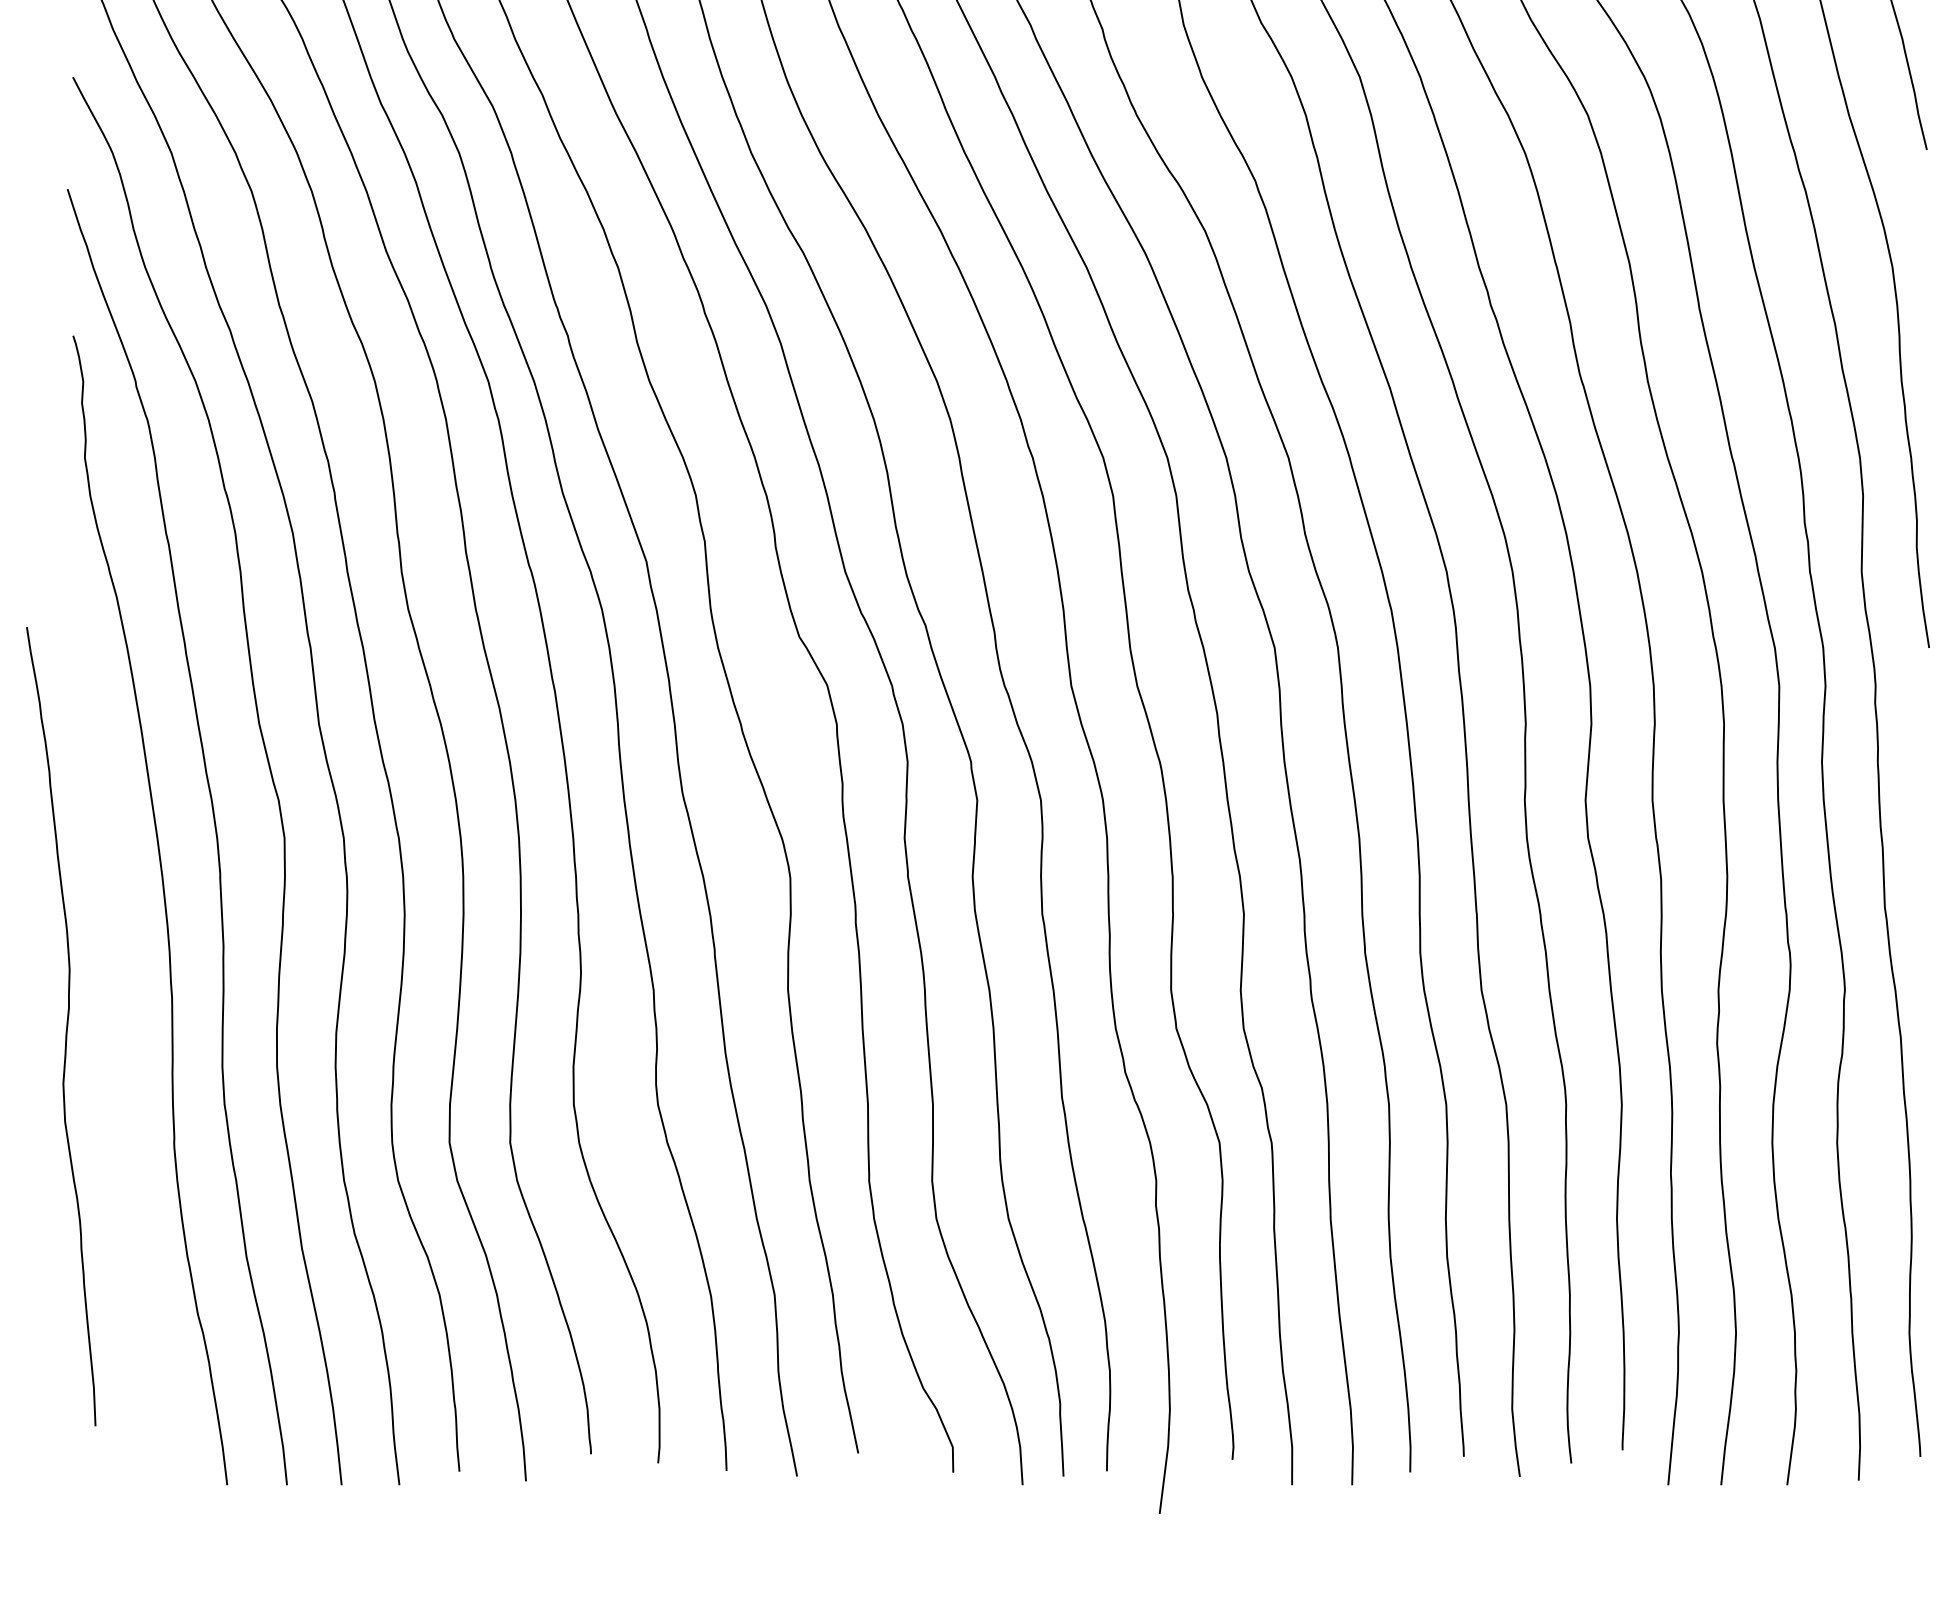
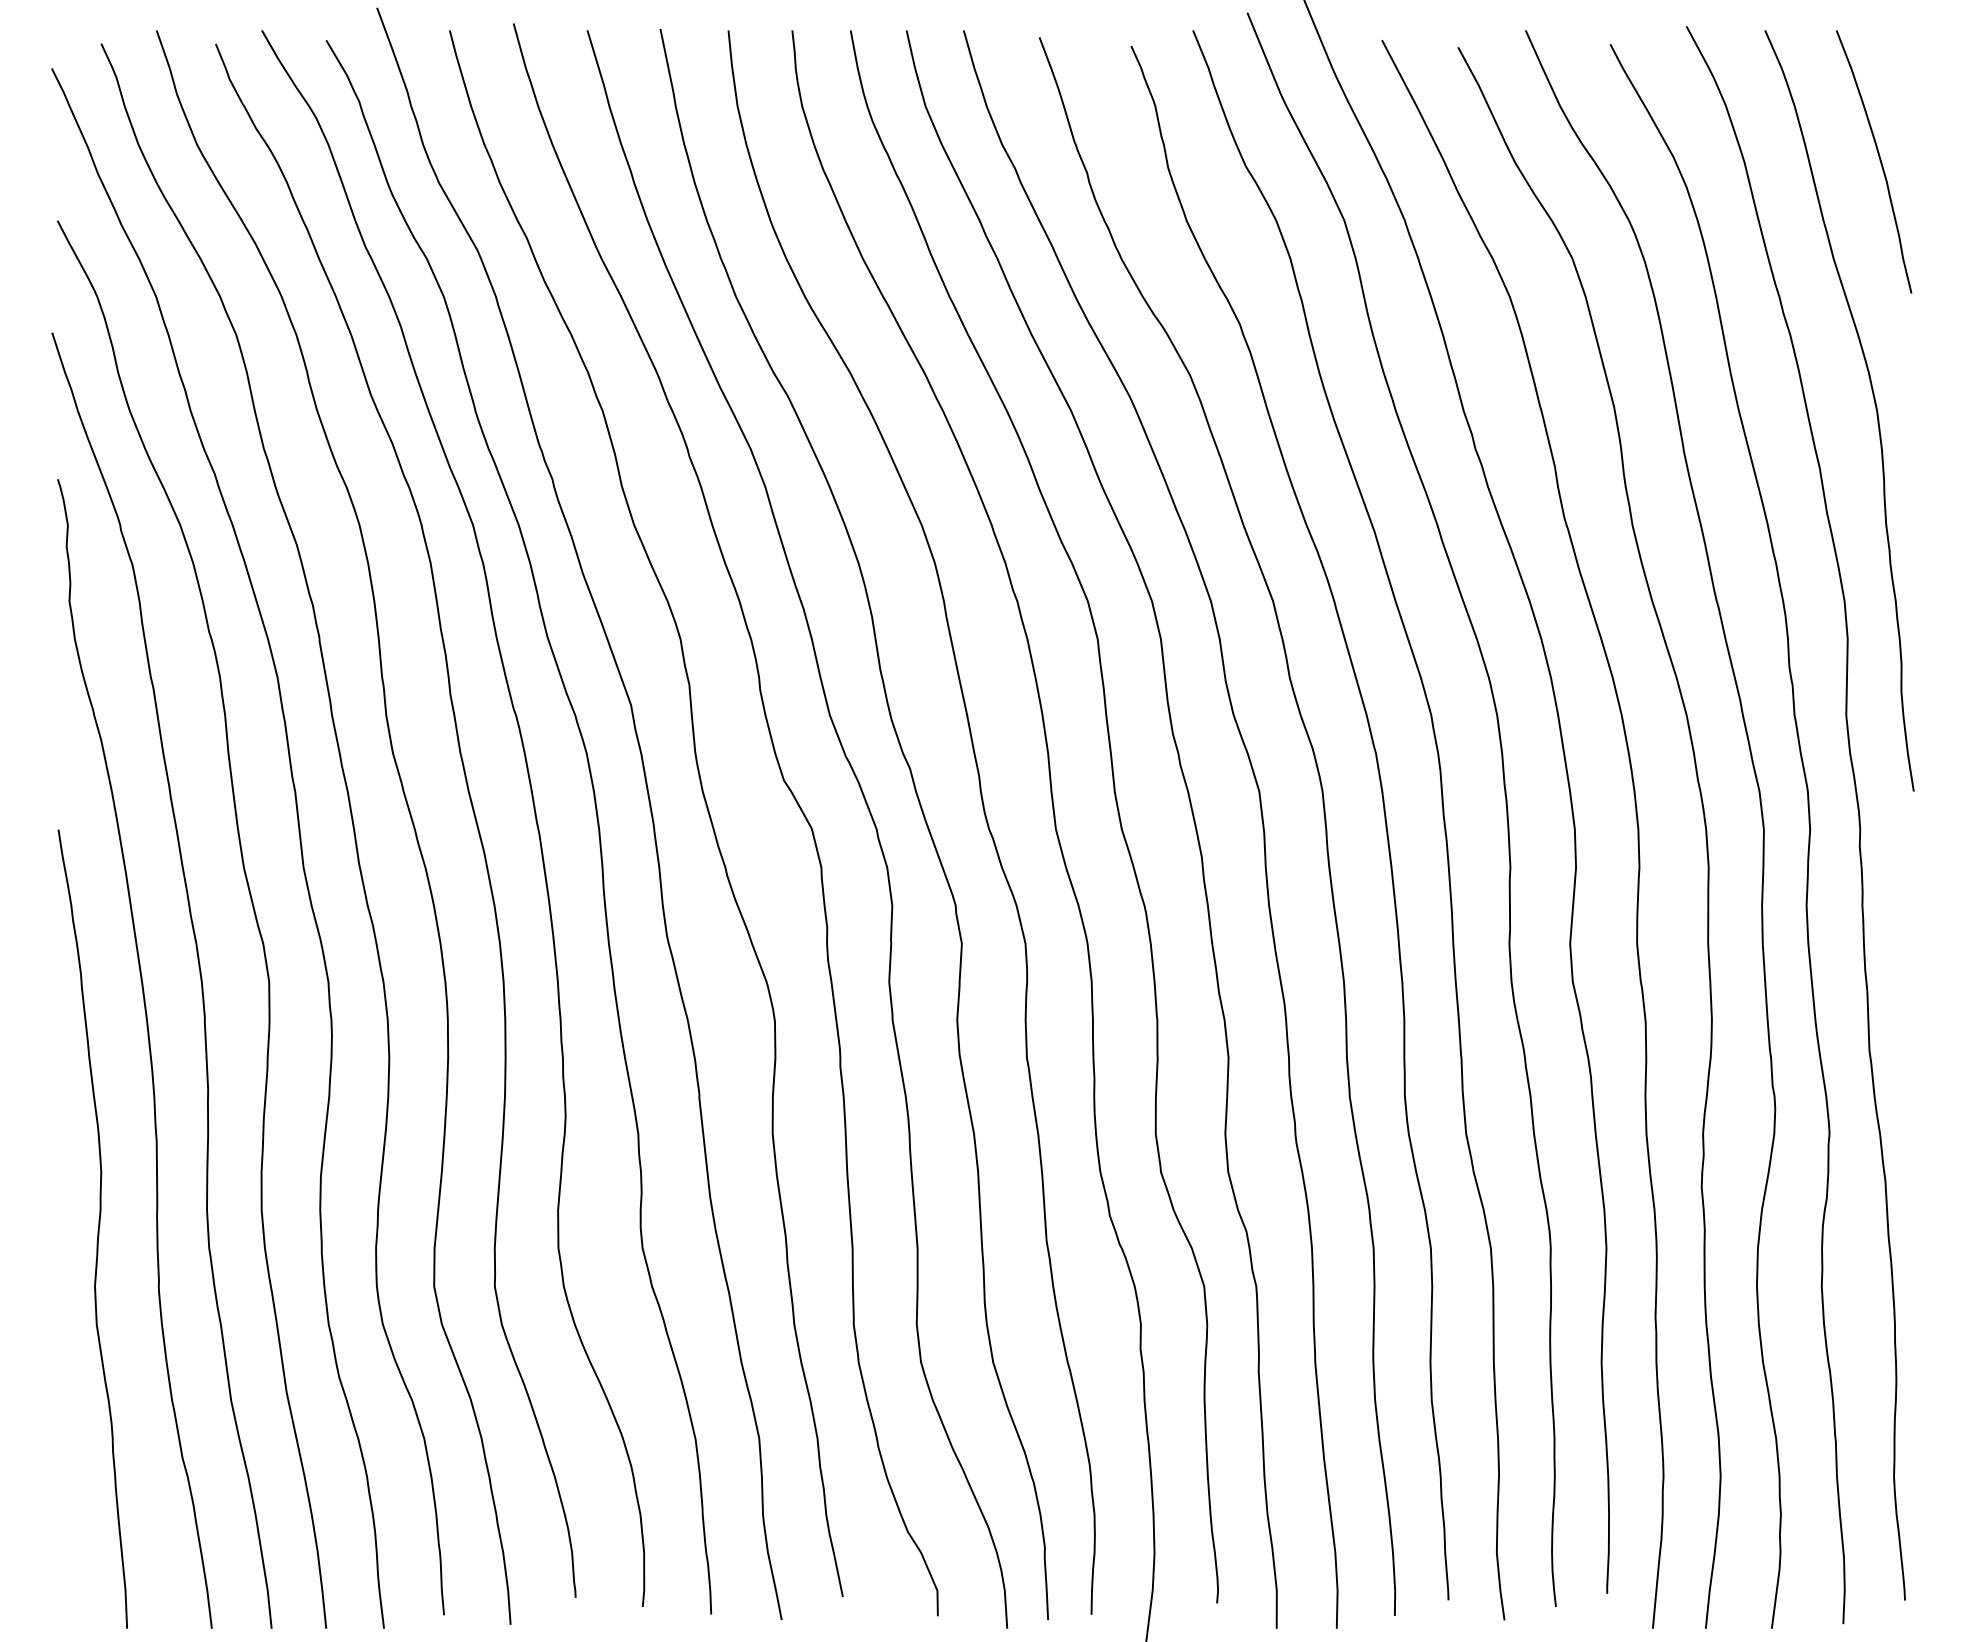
curve: (65, 1026) -> (97, 1229), moved

